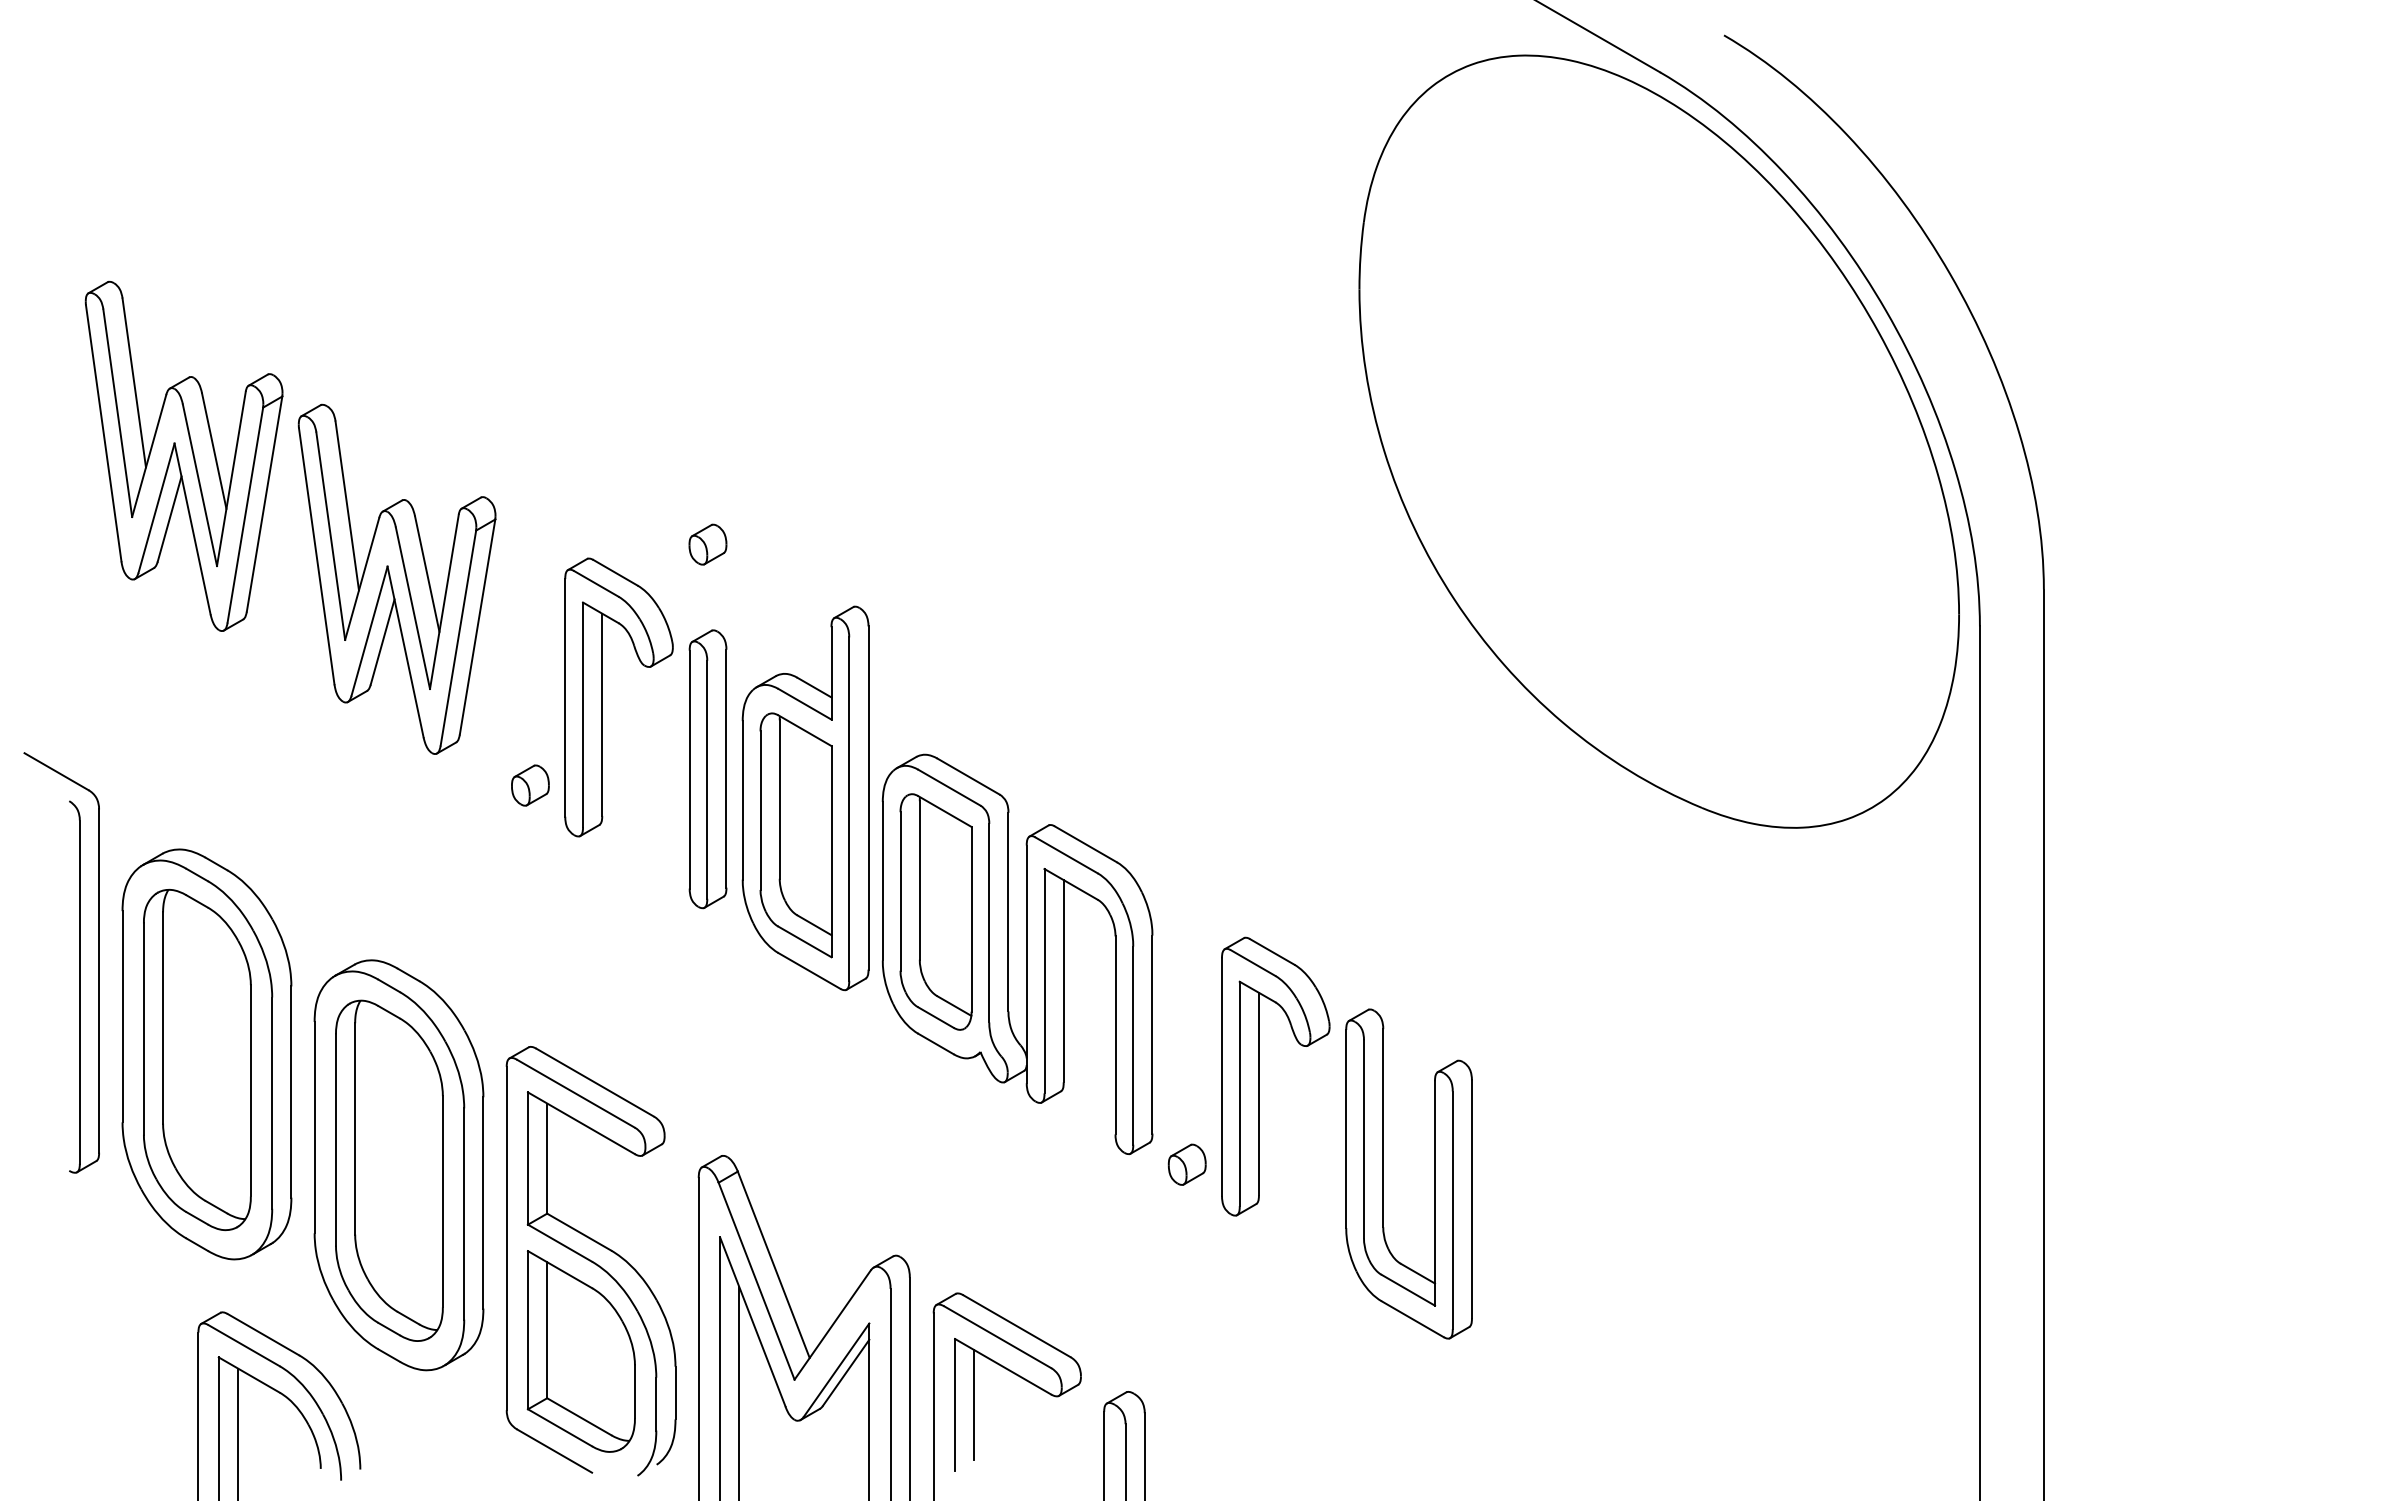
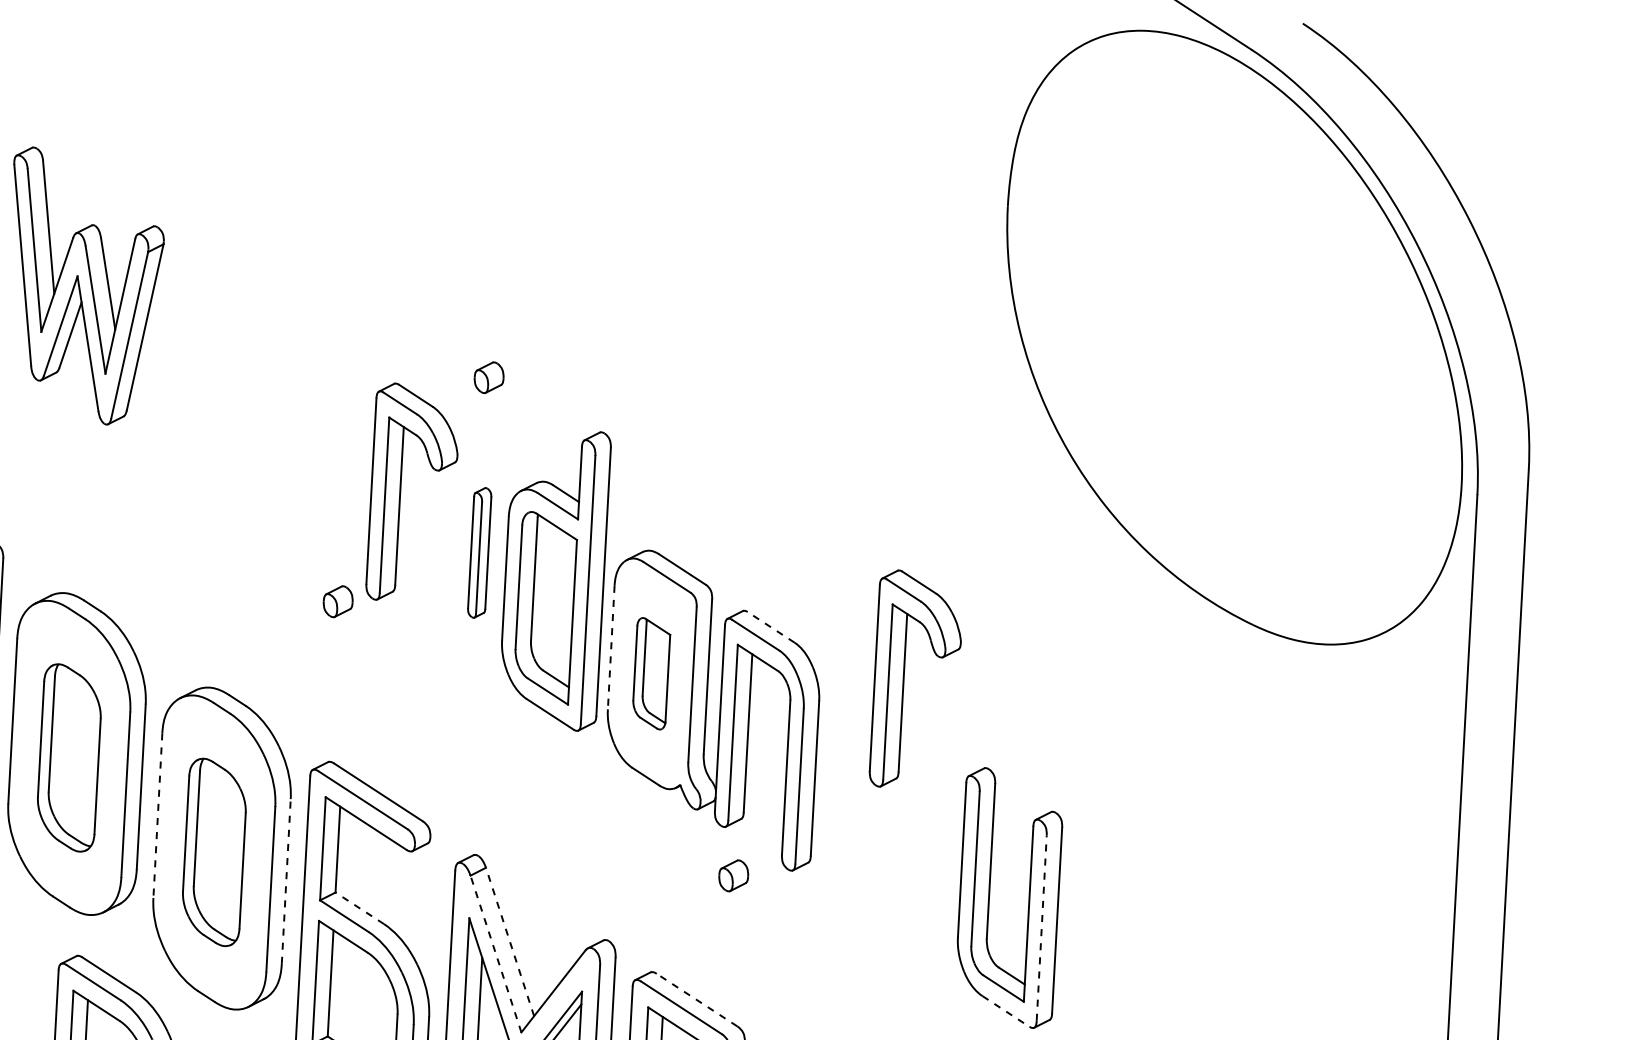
part: (396, 578) -> (244, 390), removed
part: (707, 769) -> (479, 553), size x0.6
part: (530, 785) -> (338, 601), moved
line: (1085, 844) -> (770, 627), solid -> dashed
line: (882, 881) -> (611, 647), solid -> dashed
part: (935, 911) -> (651, 673), size x0.6
part: (197, 1059) -> (69, 757), size x0.7
part: (1259, 1076) -> (904, 679), moved
line: (314, 1127) -> (157, 815), solid -> dashed
part: (1186, 1164) -> (733, 875), moved
part: (389, 1170) -> (214, 852), size x0.7
line: (483, 1202) -> (286, 881), solid -> dashed
line: (1452, 1210) -> (1041, 928), solid -> dashed
line: (579, 1232) -> (359, 908), solid -> dashed
line: (773, 1264) -> (509, 941), solid -> dashed
line: (756, 1281) -> (495, 954), solid -> dashed
line: (1412, 1319) -> (1005, 1011), solid -> dashed
line: (1016, 1326) -> (696, 1000), solid -> dashed

